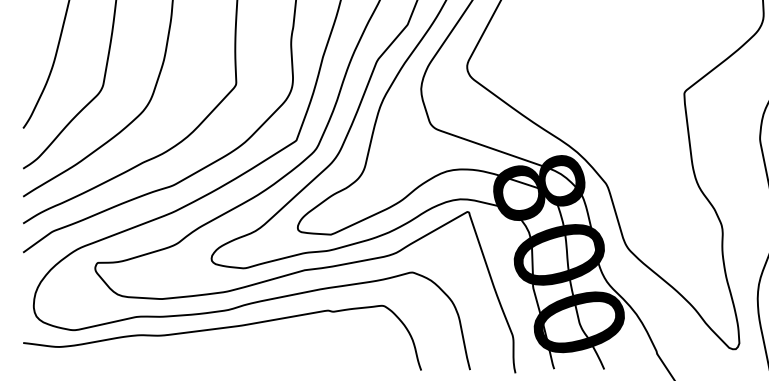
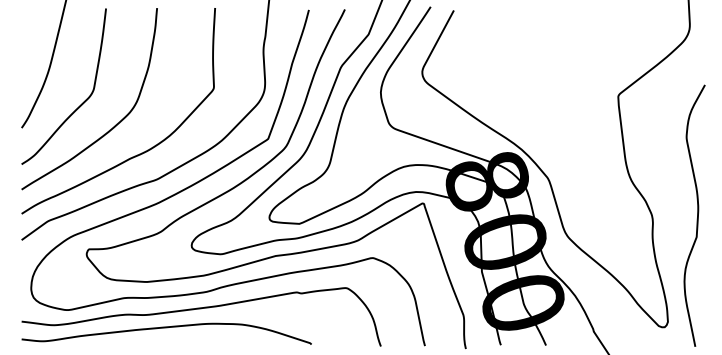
curve: (183, 350) -> (166, 328), added

